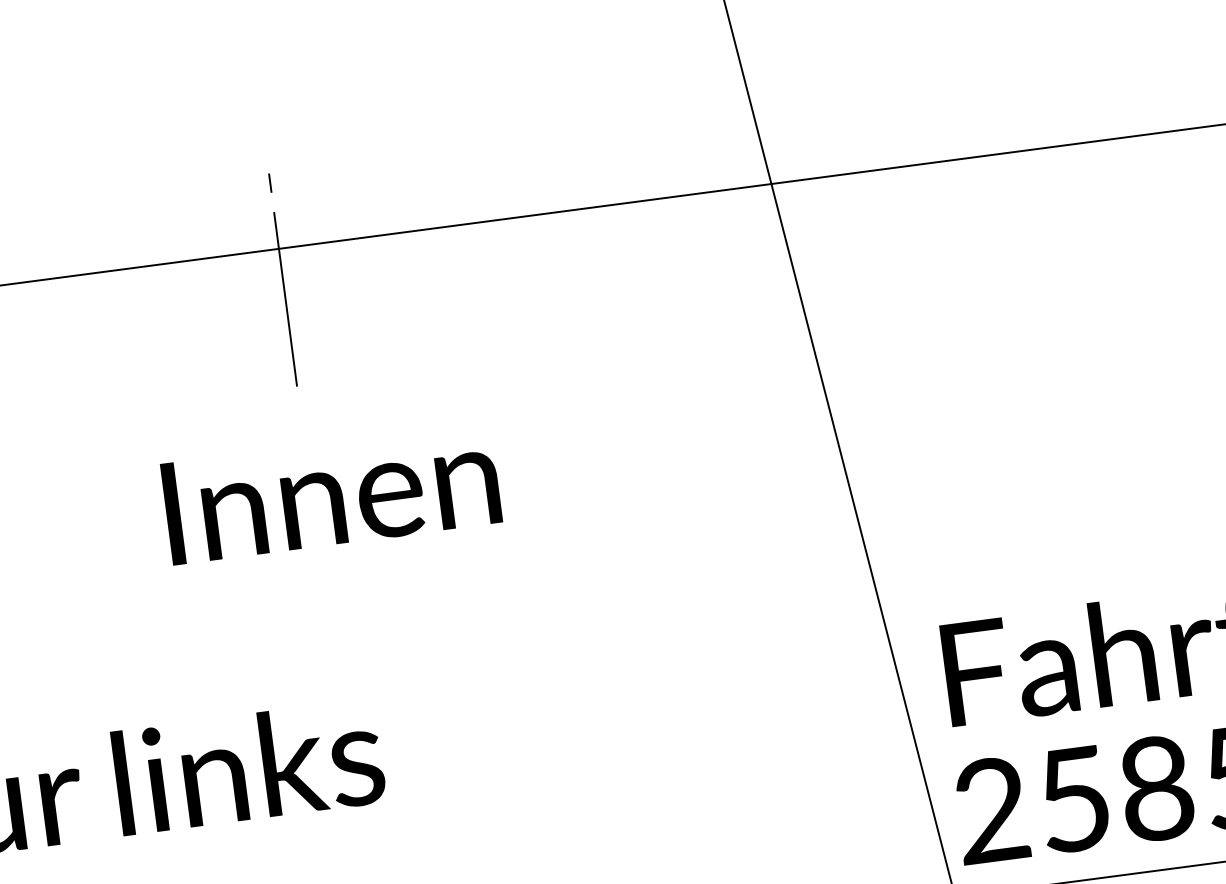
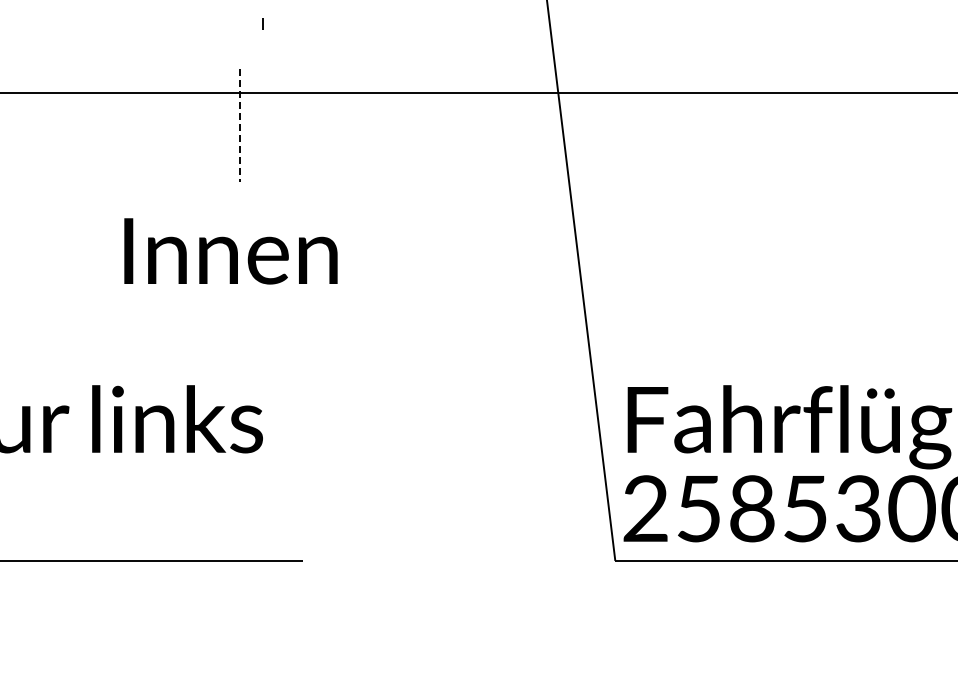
line: (269, 182) -> (262, 23), moved
line: (286, 299) -> (240, 125), solid -> dashed
text: (330, 493) -> (230, 251), moved

